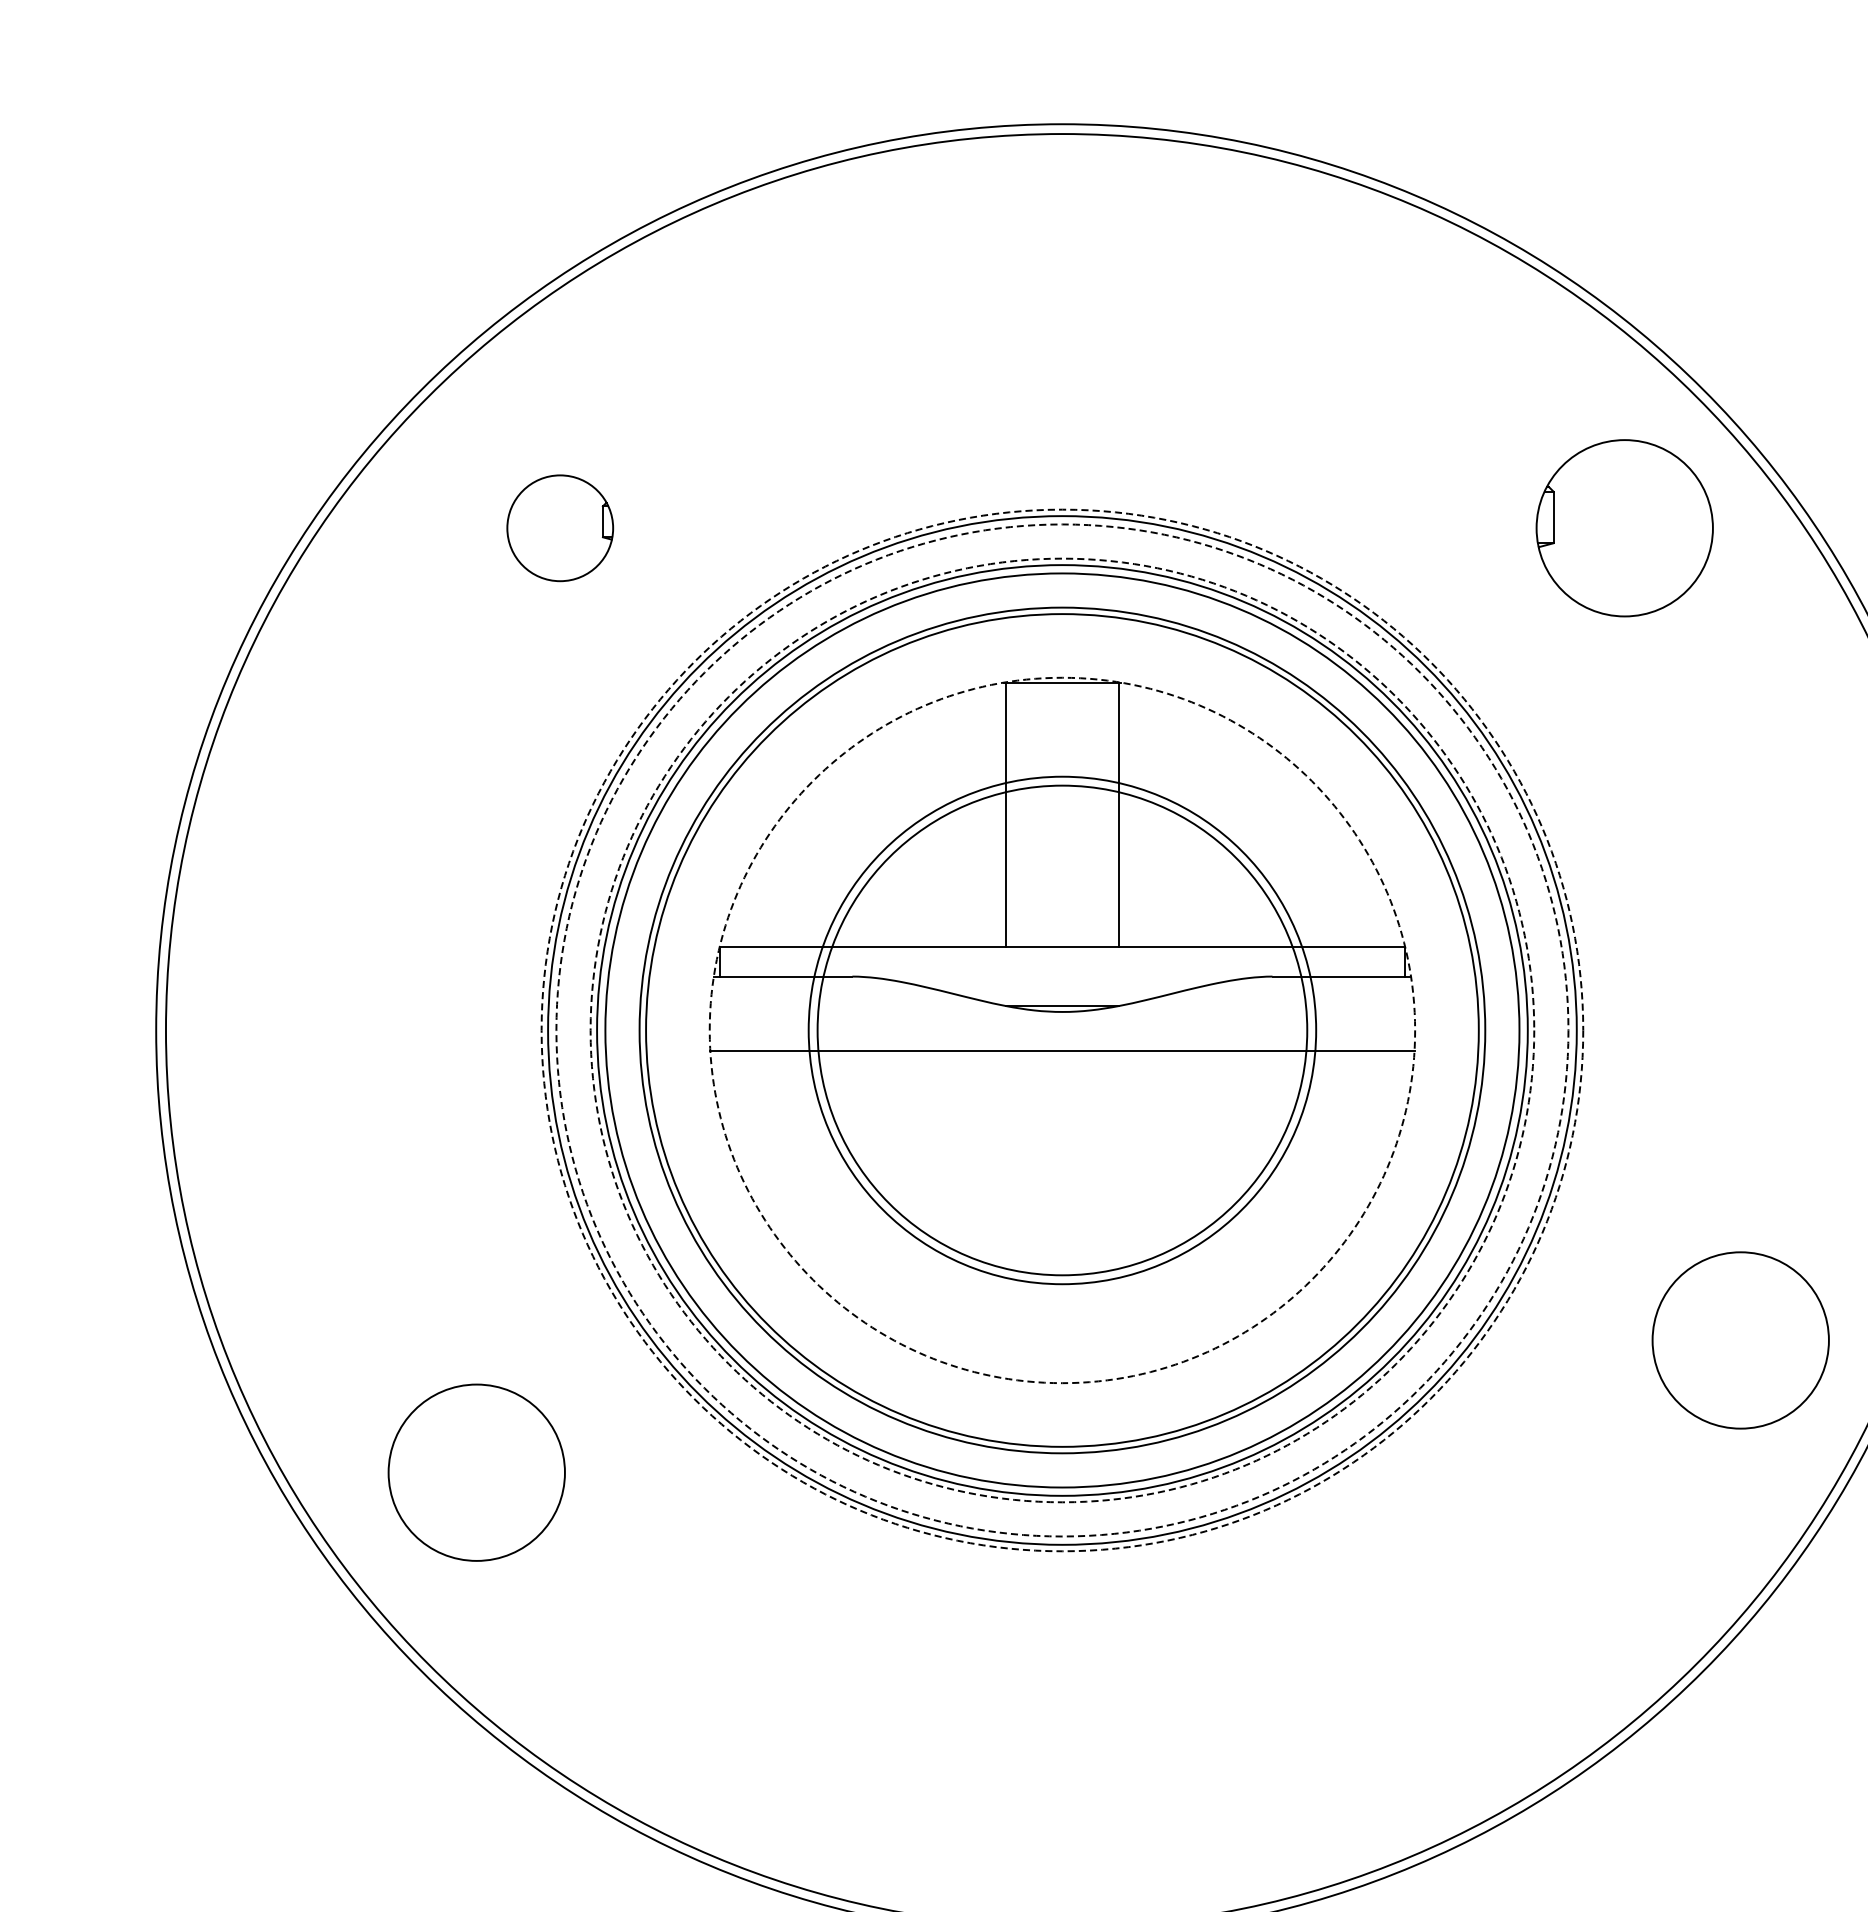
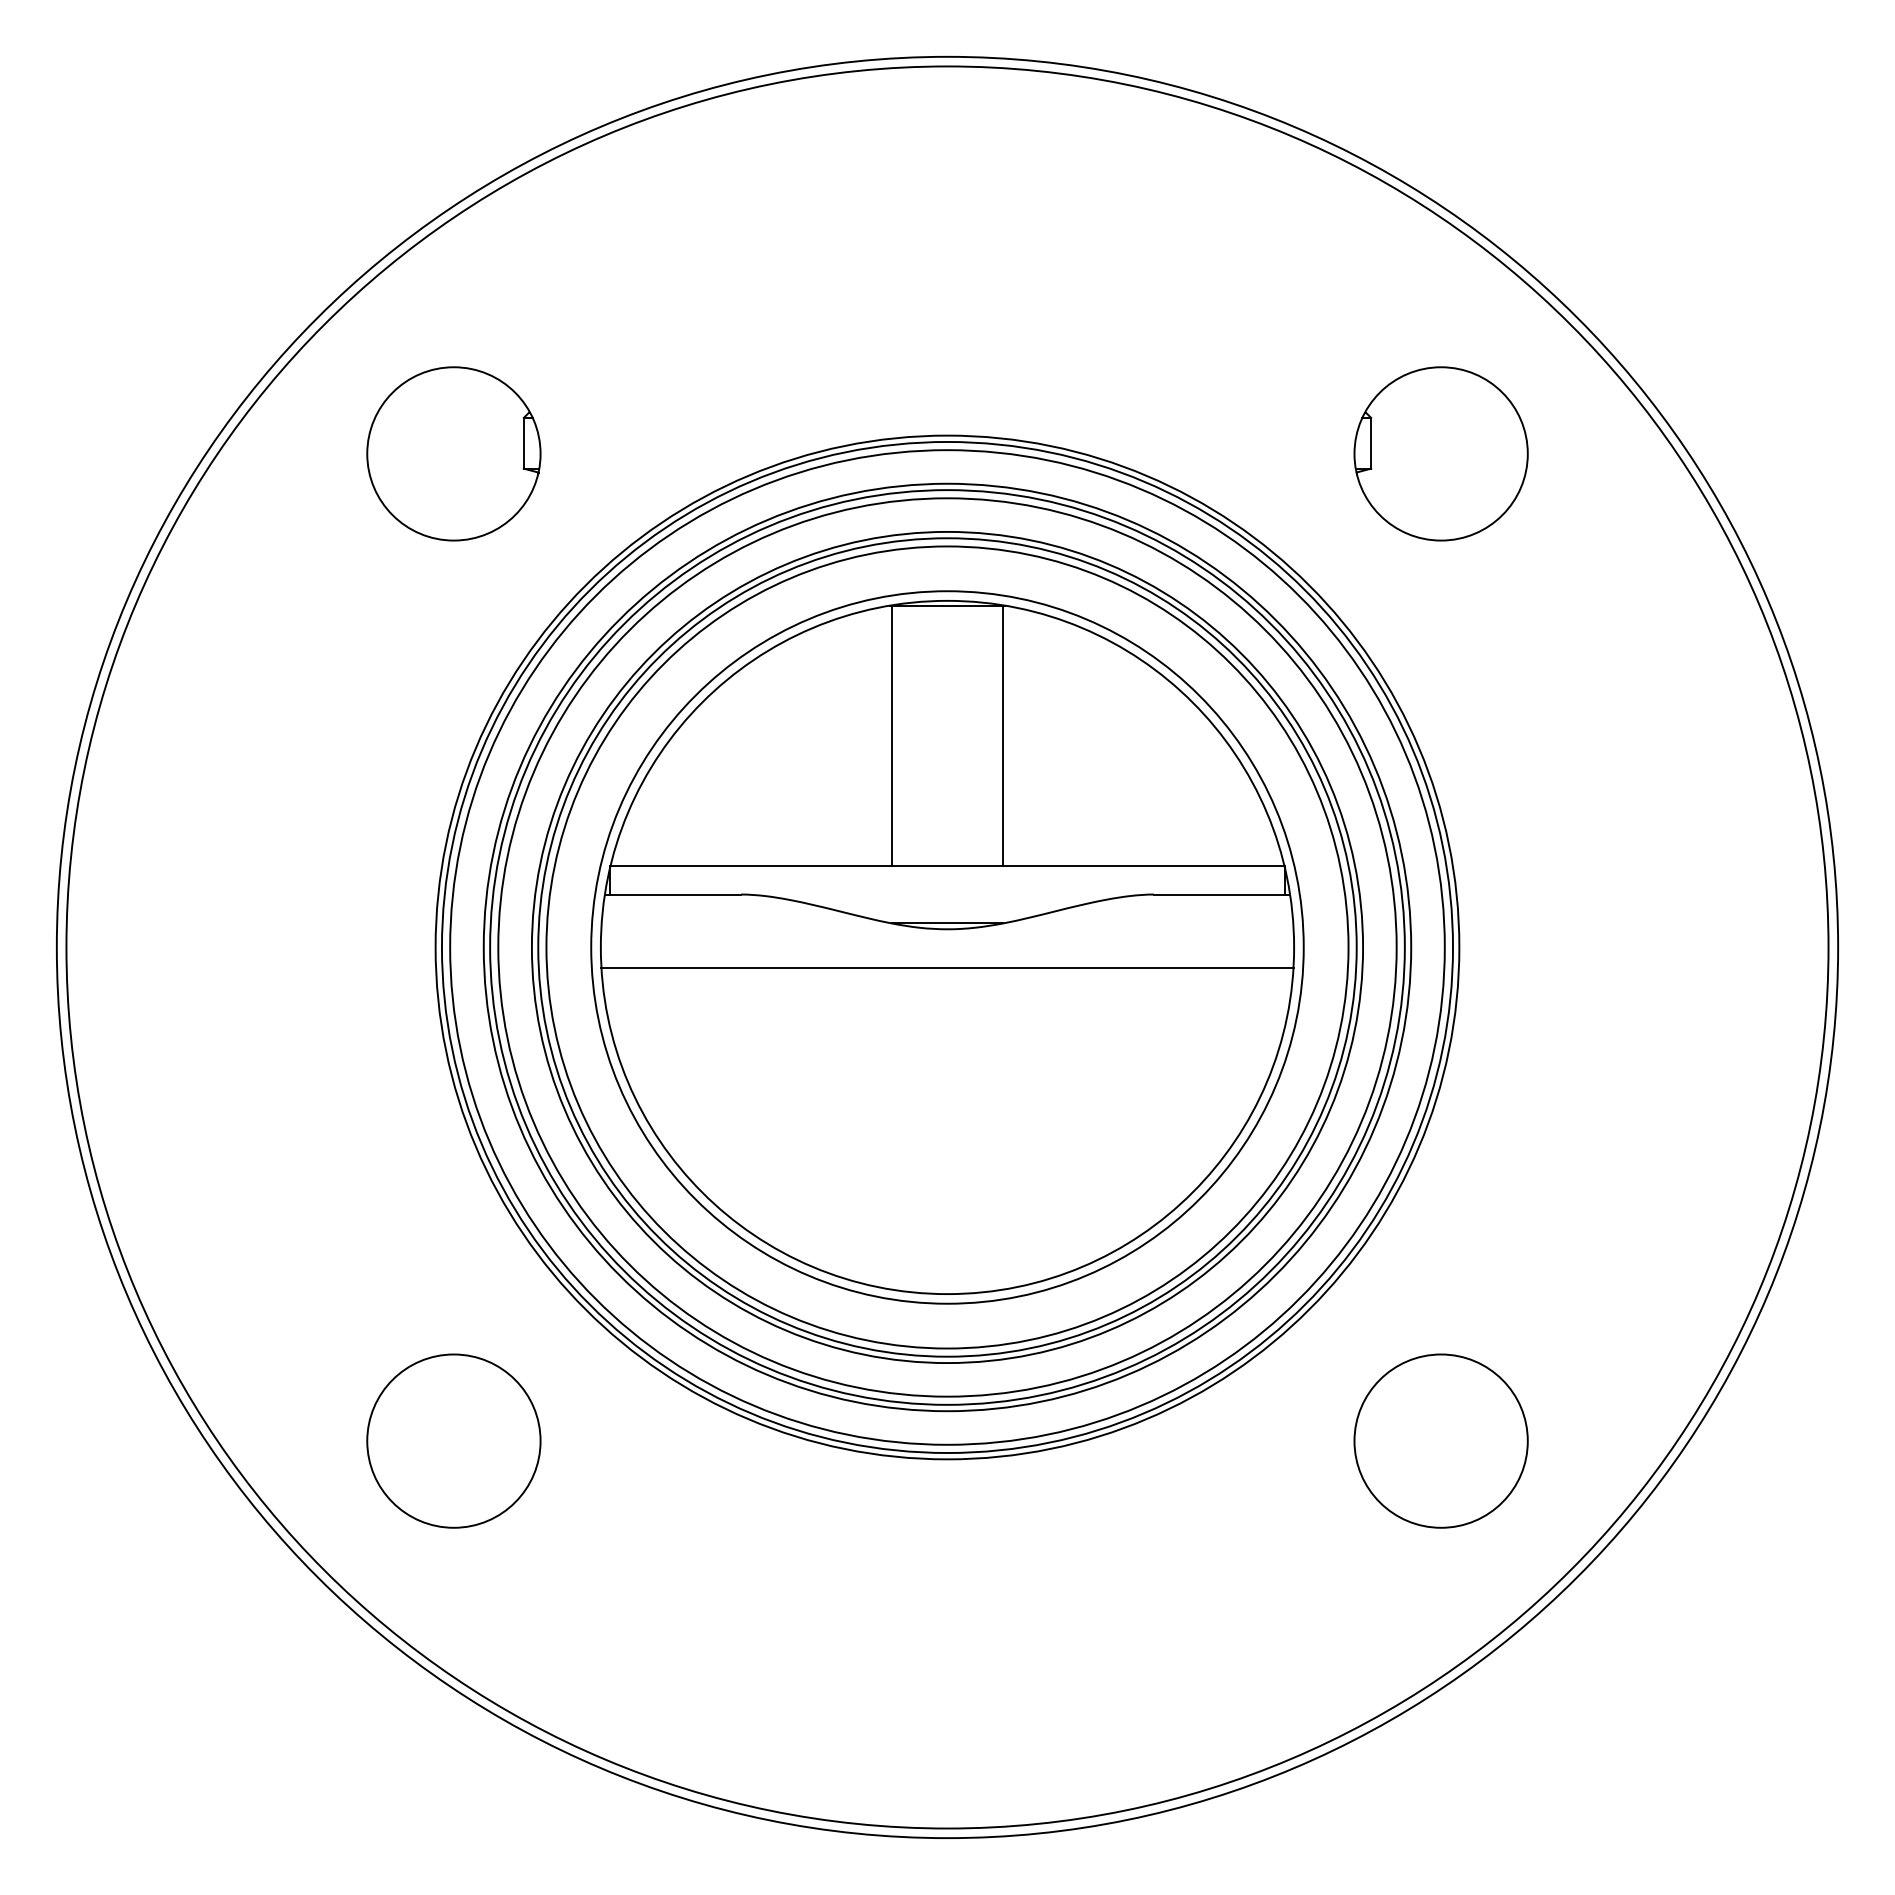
part: (559, 527) -> (453, 453), size x1.67
part: (1624, 527) -> (1440, 453), moved
circle: (1062, 1030) -> (947, 947), dashed -> solid
circle: (1062, 1030) -> (947, 947), dashed -> solid
circle: (1062, 1030) -> (947, 947), dashed -> solid
circle: (1062, 1030) -> (947, 947), dashed -> solid
circle: (1062, 1030) -> (947, 947), size x1.43
circle: (1062, 1030) -> (947, 947), size x1.67
circle: (1740, 1339) -> (1440, 1440), moved
circle: (476, 1472) -> (453, 1440), moved

